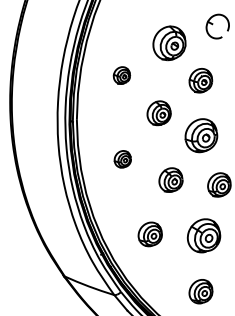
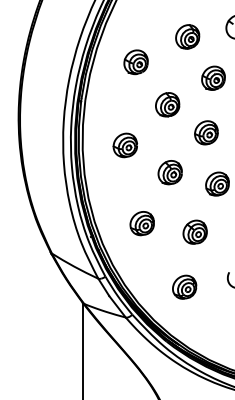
part: (169, 42) -> (187, 36), size x0.71
part: (121, 75) -> (135, 62), size x1.43
part: (201, 135) -> (206, 132), size x0.71
part: (122, 159) -> (125, 145), size x1.43
part: (203, 235) -> (194, 231), size x0.71

